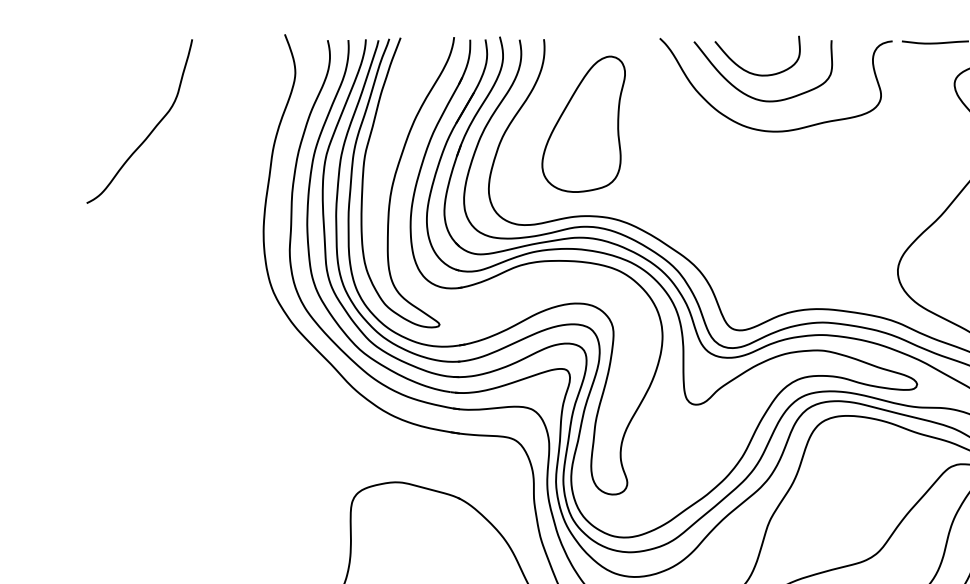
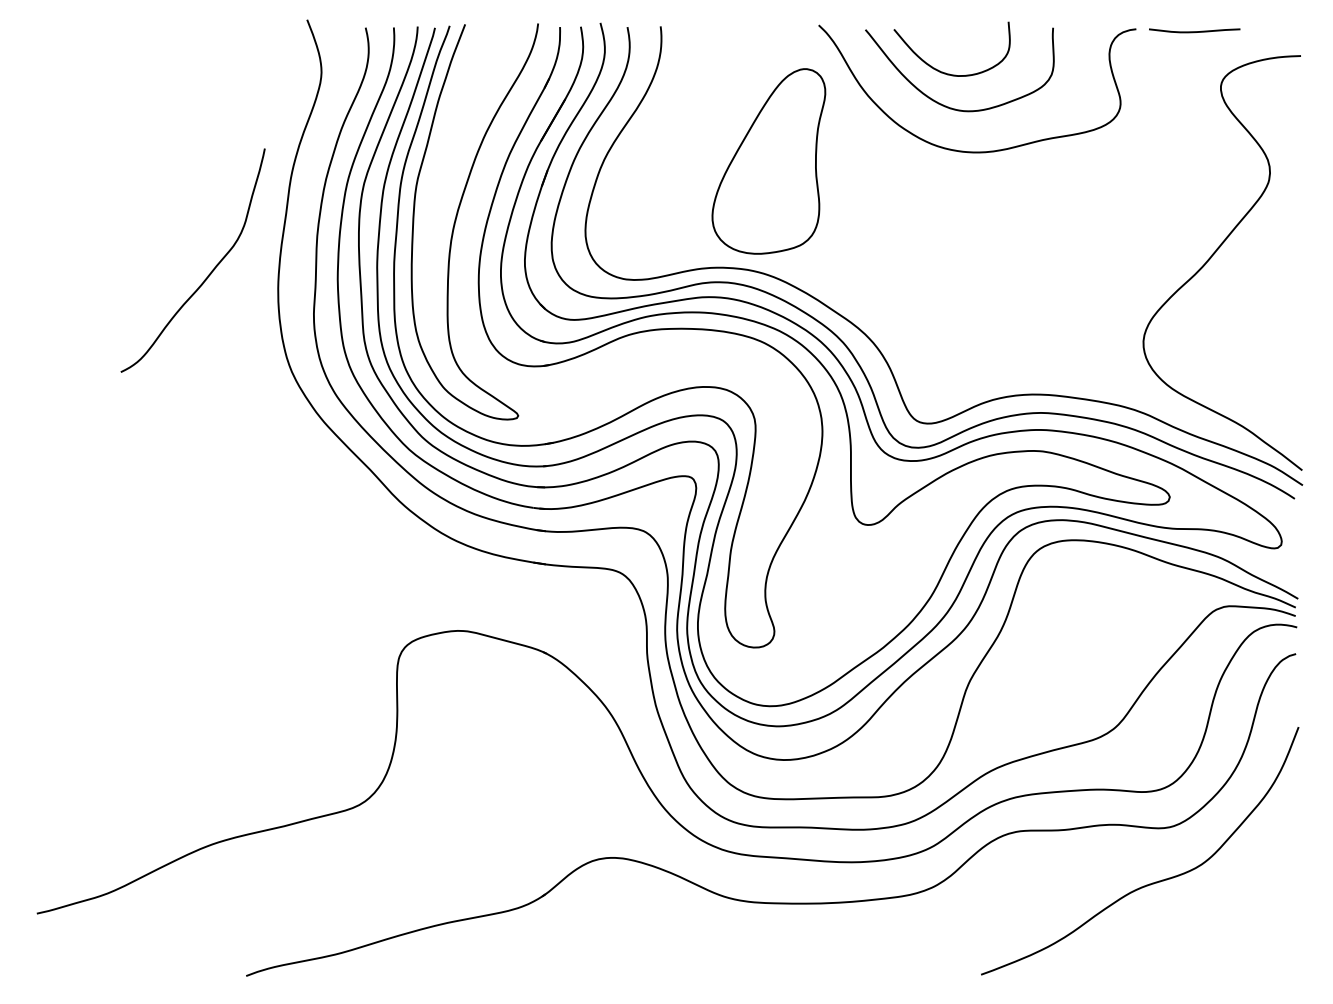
part: (583, 124) -> (768, 161), moved
curve: (150, 132) -> (207, 275), moved

